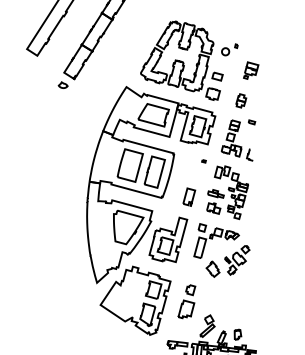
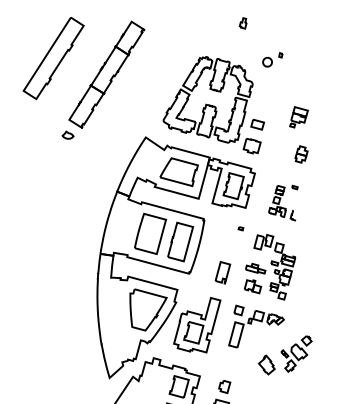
part: (229, 49) -> (272, 59), moved
part: (241, 100) -> (301, 153), moved
part: (238, 140) -> (283, 203), size x0.7
part: (227, 261) -> (284, 355), moved

